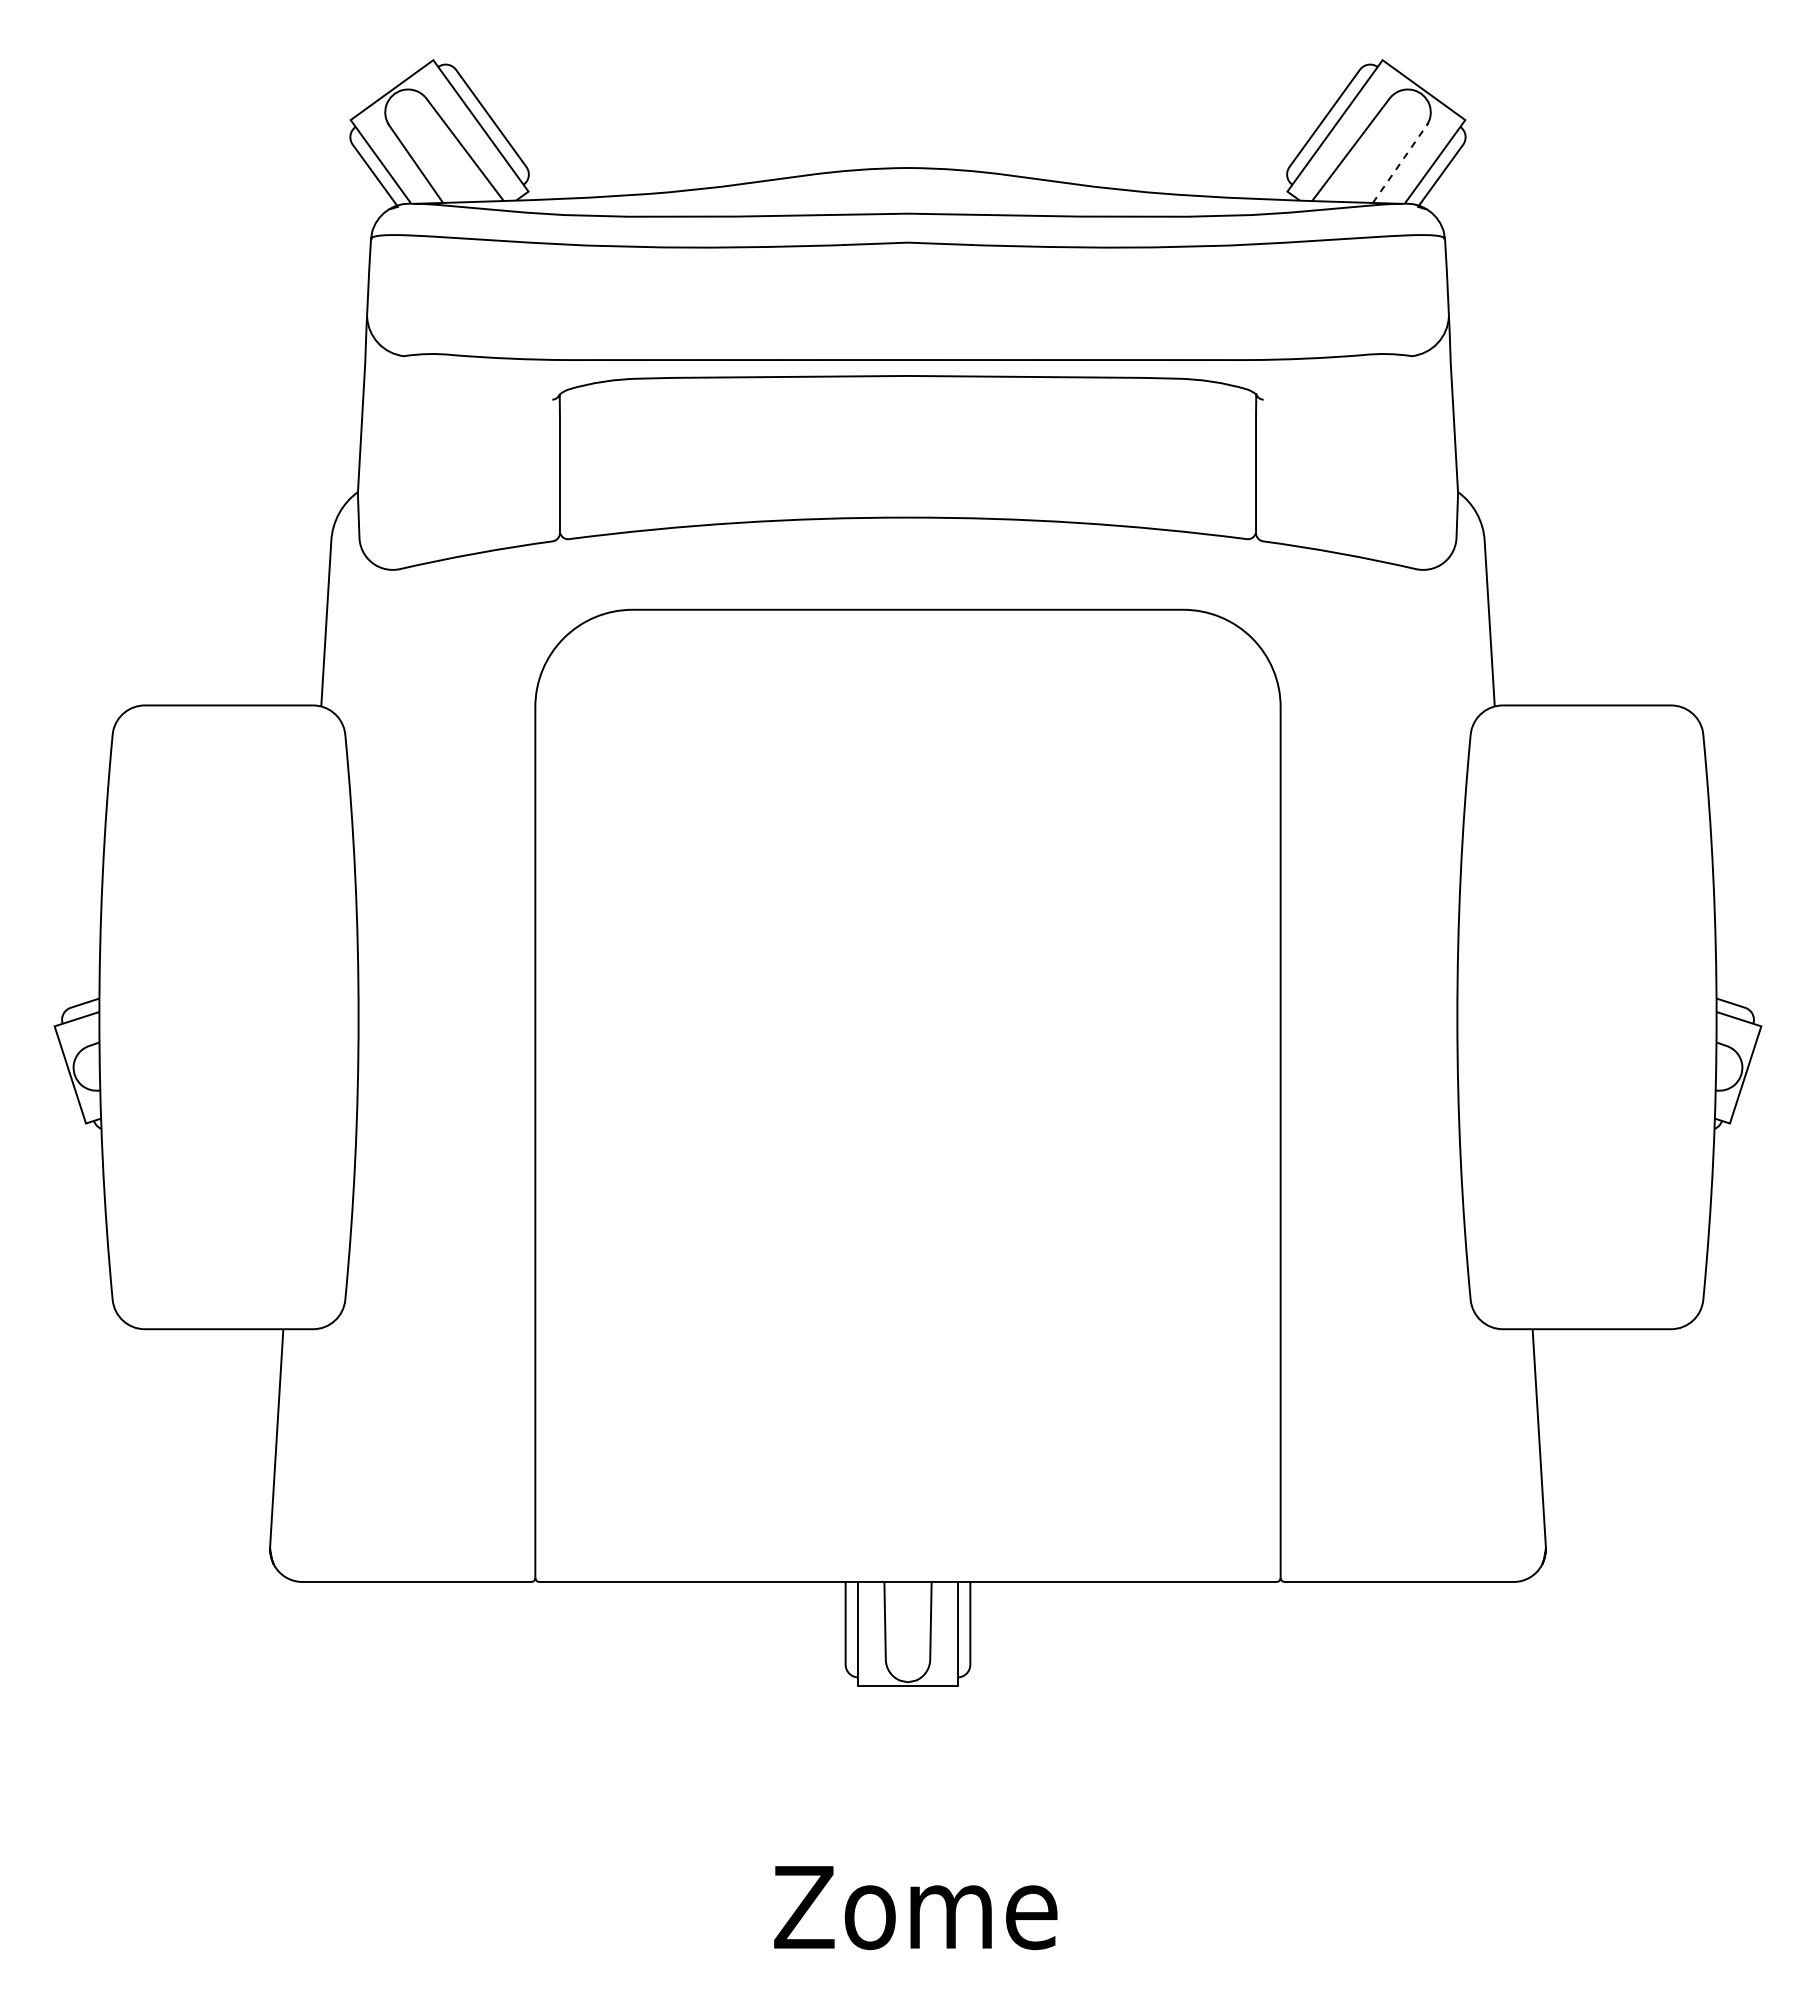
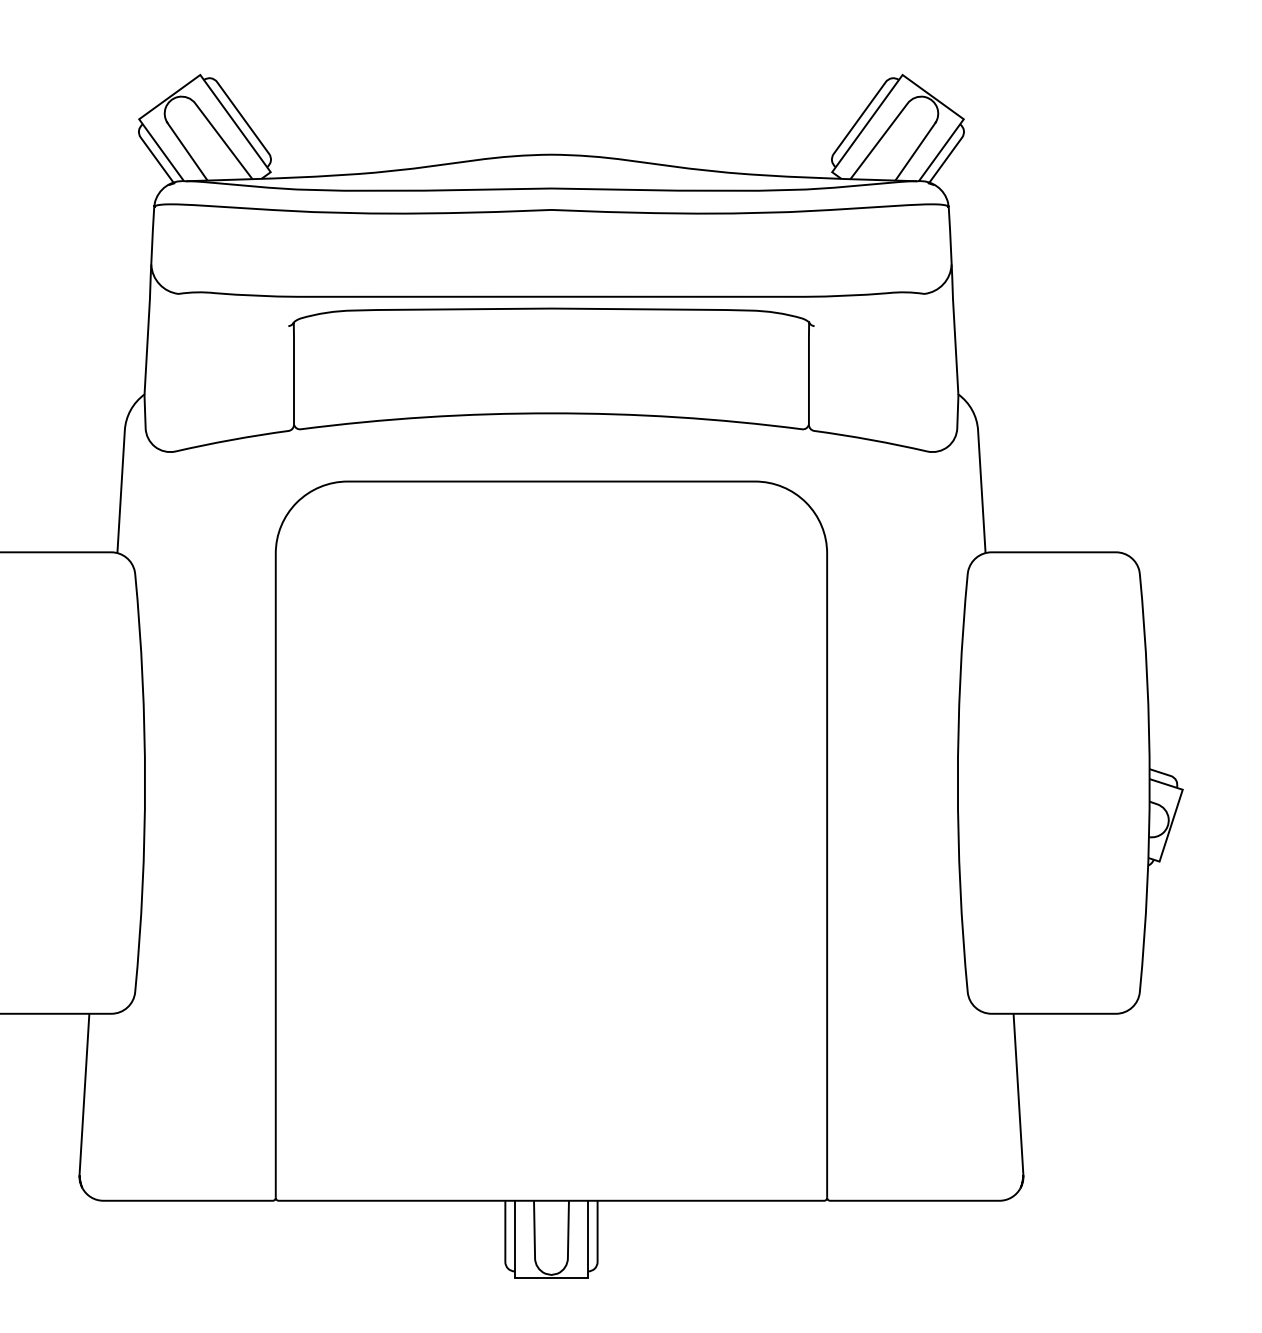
line: (1401, 162) -> (916, 150), dashed -> solid

